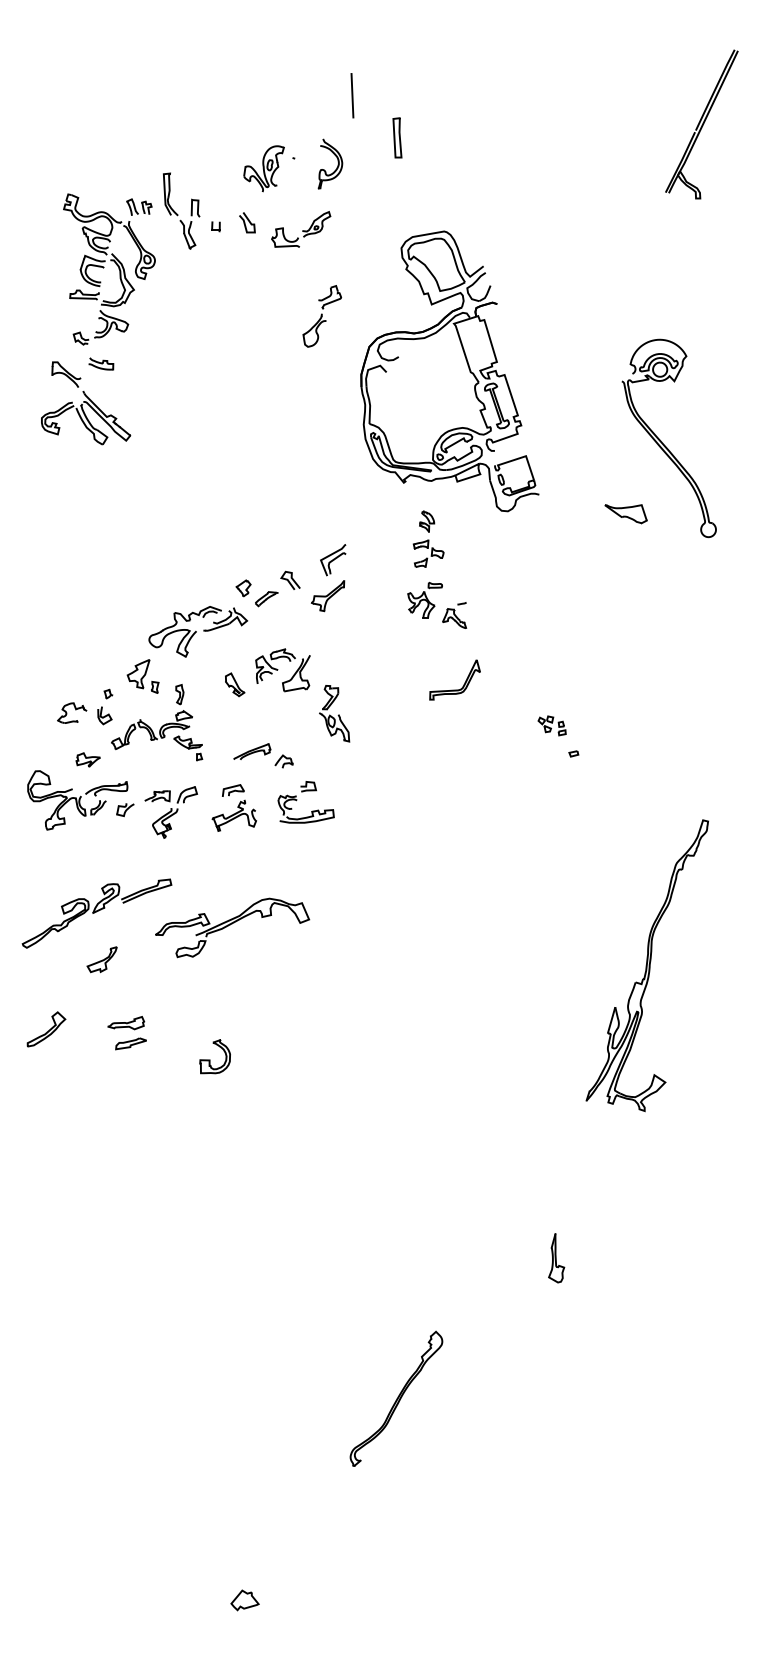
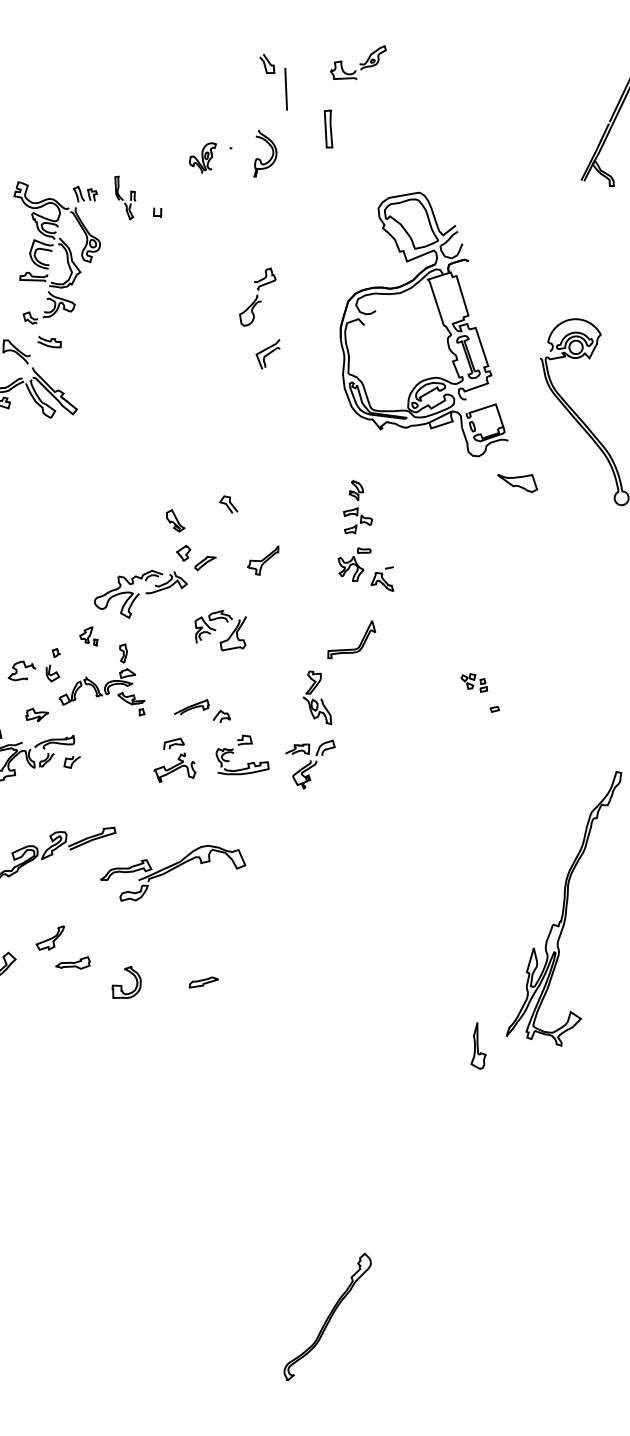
part: (263, 168) -> (202, 157), size x0.7
part: (181, 210) -> (125, 197), size x0.6
curve: (248, 221) -> (268, 62), moved
part: (301, 229) -> (358, 62), moved
part: (467, 365) -> (440, 318), moved
part: (625, 514) -> (517, 483), moved
part: (333, 560) -> (268, 354), moved
curve: (291, 579) -> (229, 503), moved
part: (142, 676) -> (88, 636), size x0.6
part: (235, 684) -> (175, 520), moved
part: (454, 689) -> (351, 648), moved
part: (334, 713) -> (317, 697), moved
part: (170, 812) -> (309, 764), moved
curve: (102, 959) -> (50, 937), moved
curve: (130, 1042) -> (203, 981), moved
part: (214, 1056) -> (126, 982), moved
part: (556, 1258) -> (478, 1046), moved

